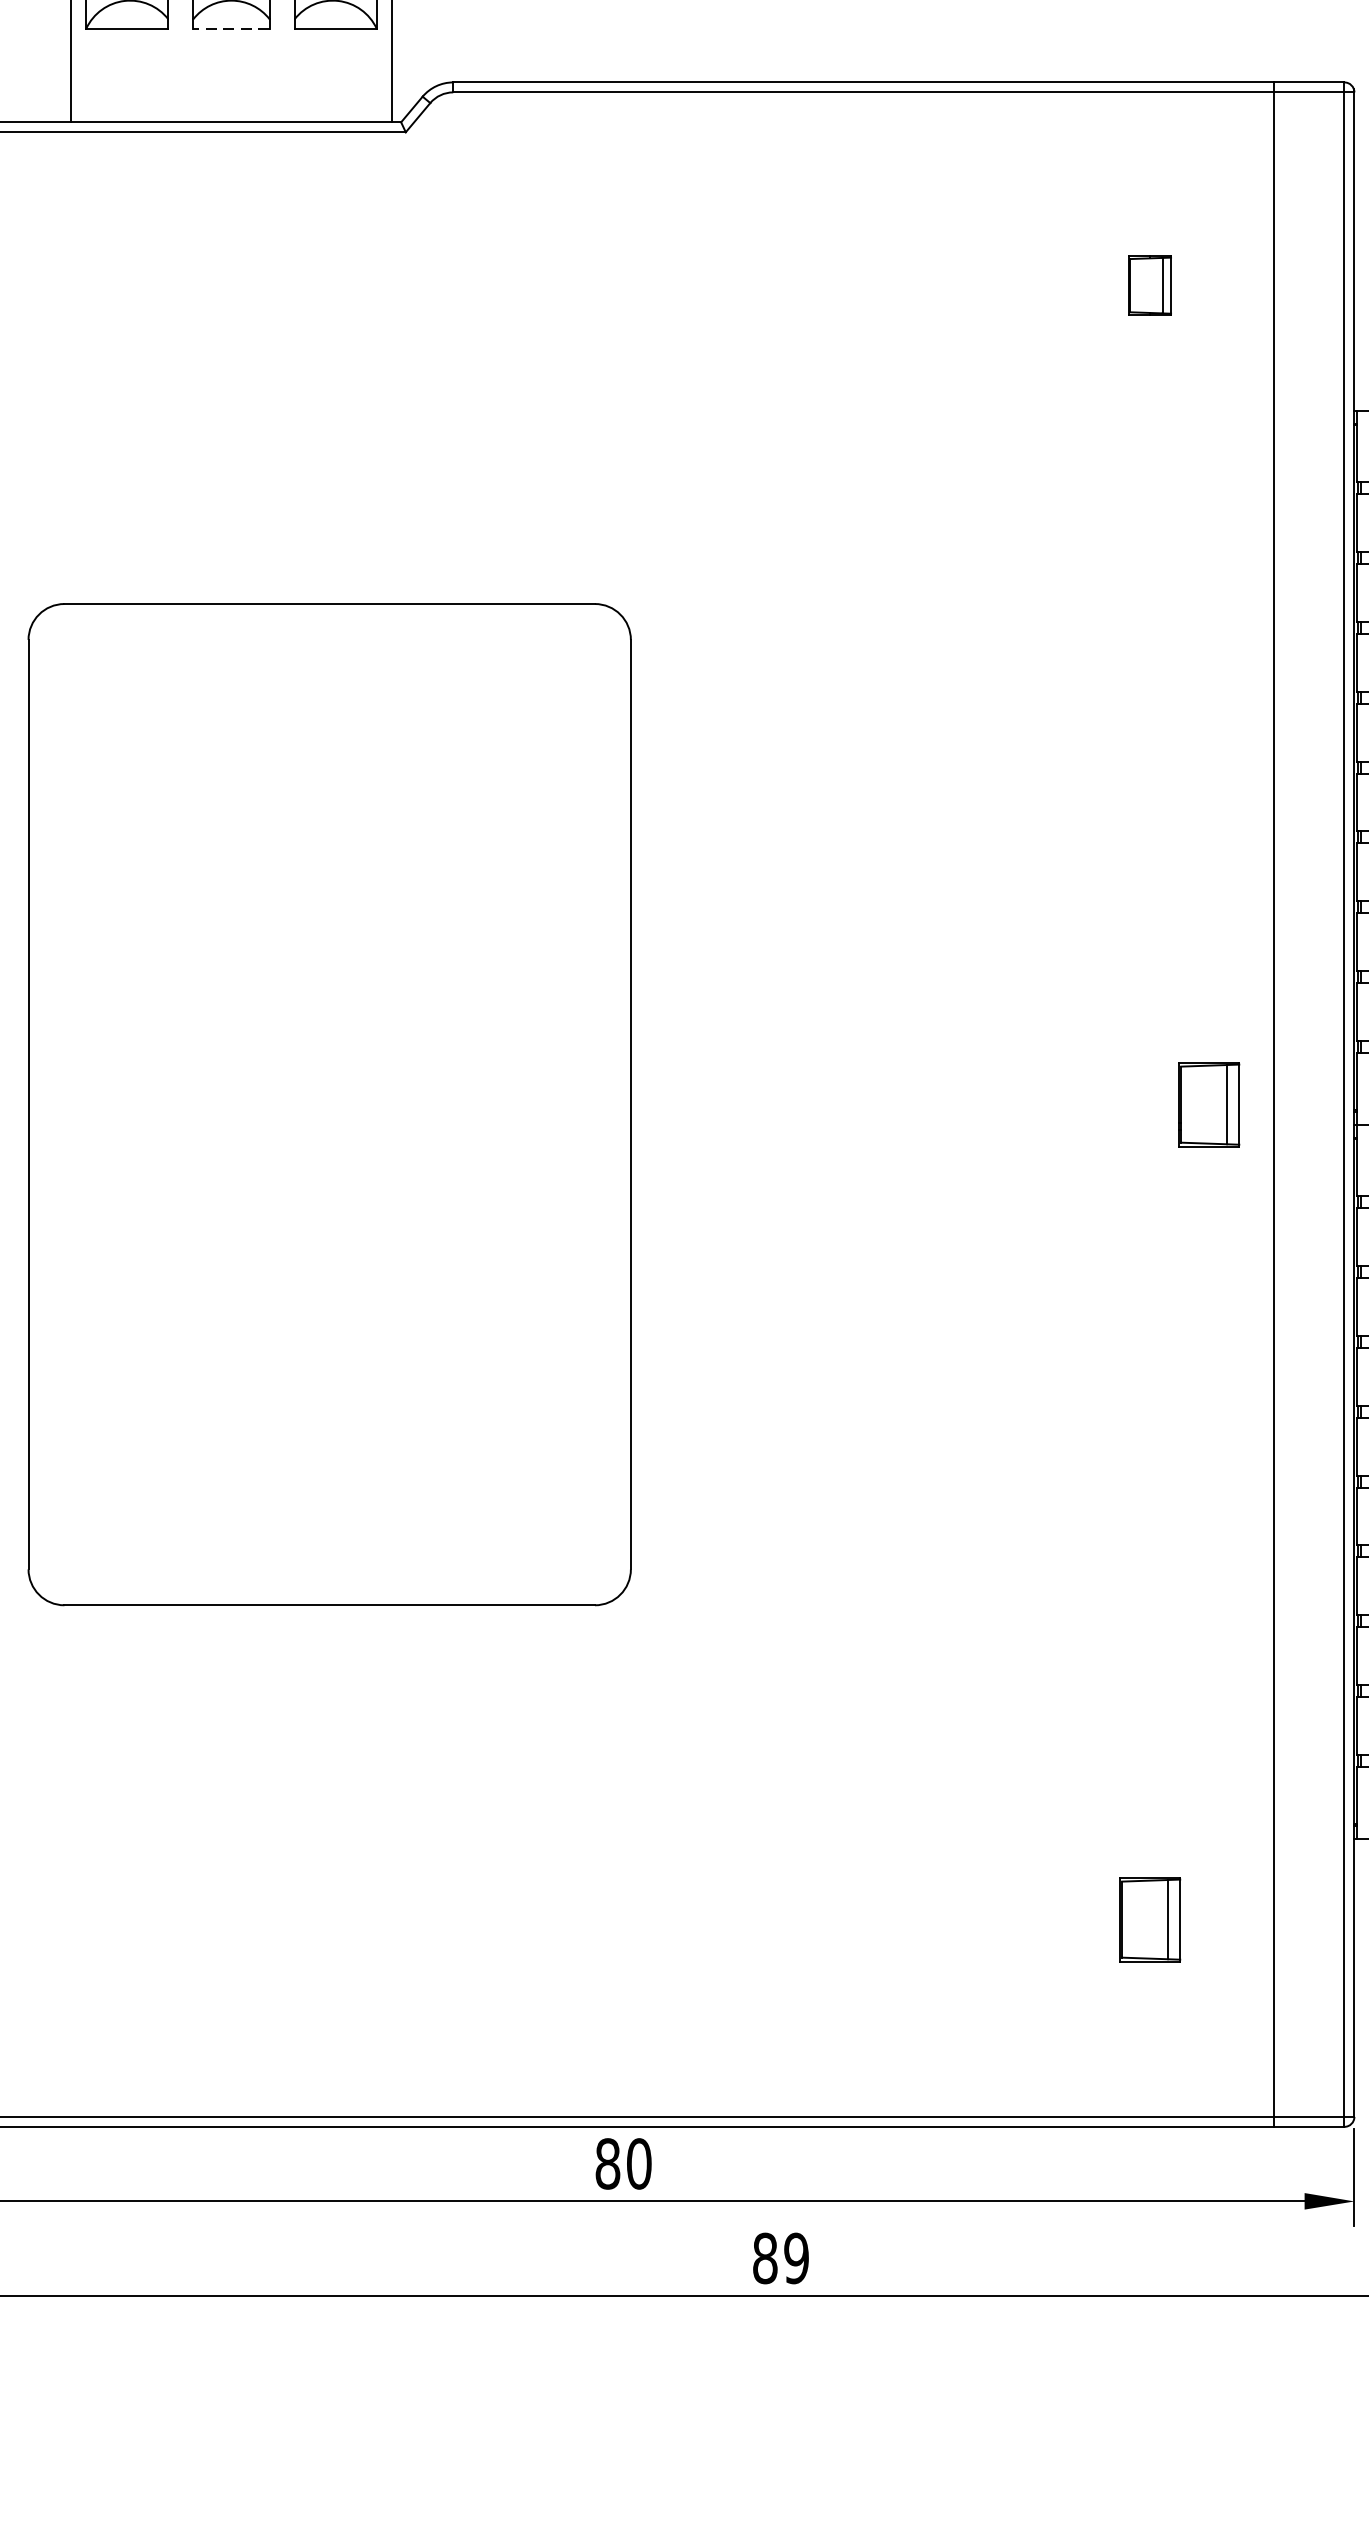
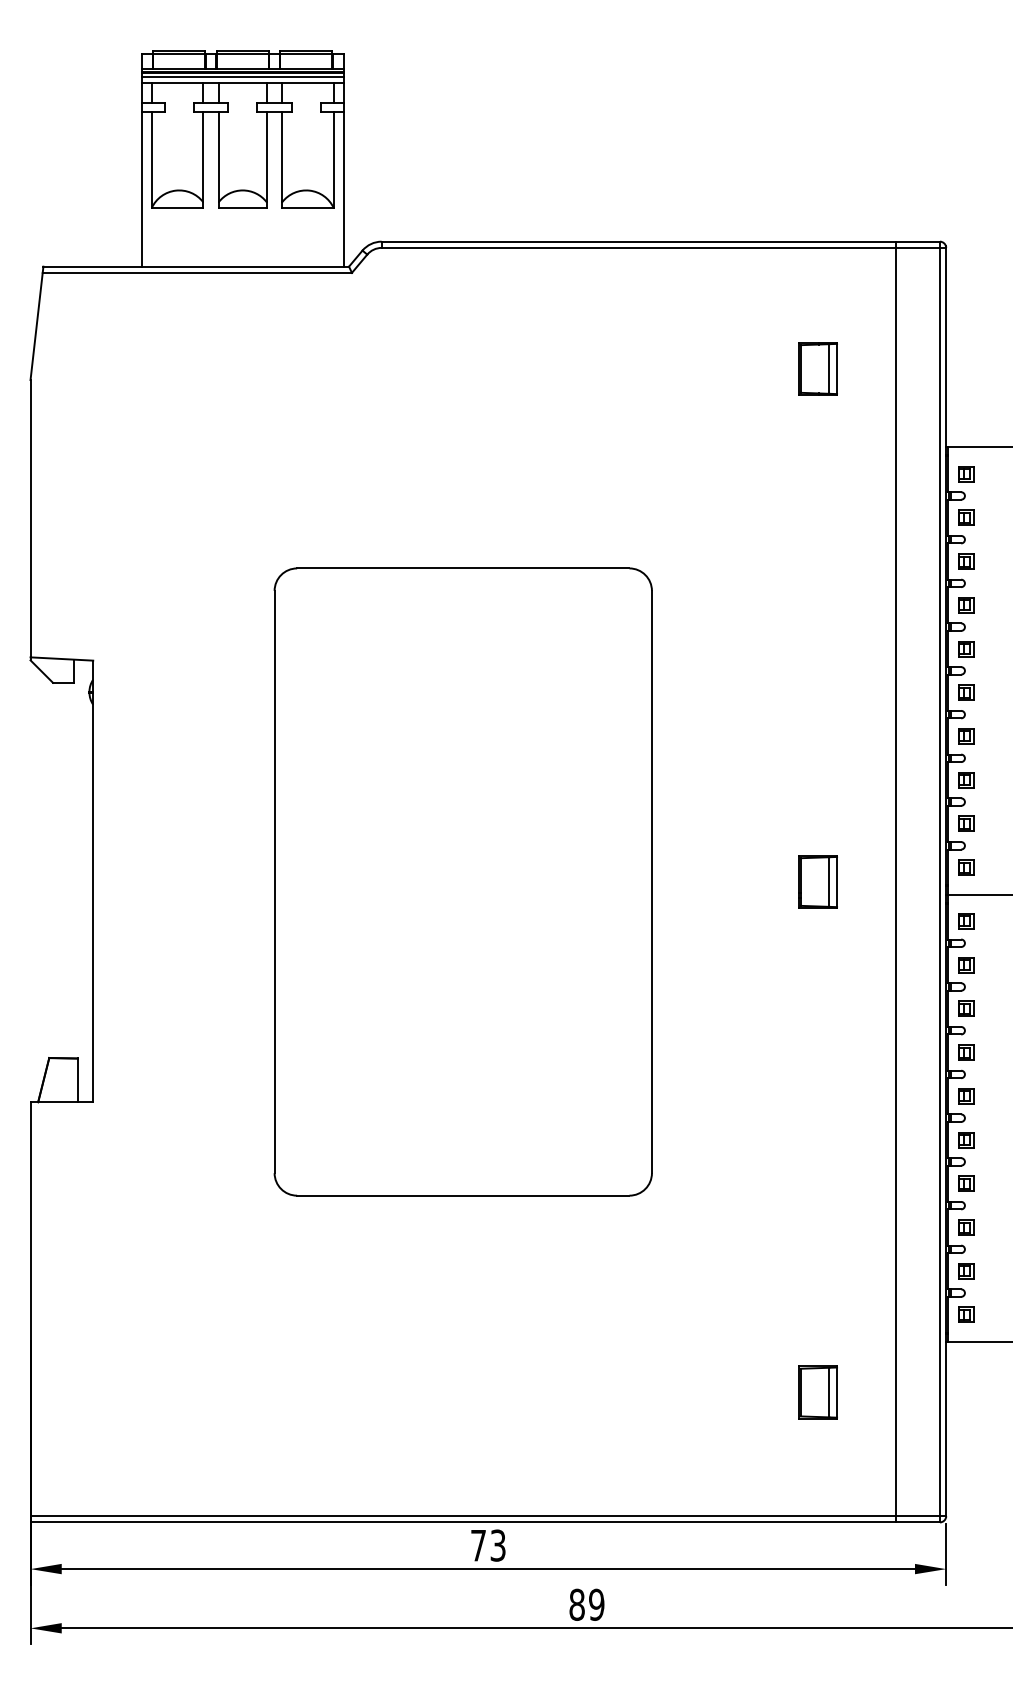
line: (231, 27) -> (242, 207), dashed -> solid
part: (1148, 284) -> (817, 368), size x1.43
part: (328, 1103) -> (462, 881), moved
part: (1208, 1103) -> (817, 881), moved
text: (623, 2163) -> (488, 1545), 80 -> 73

